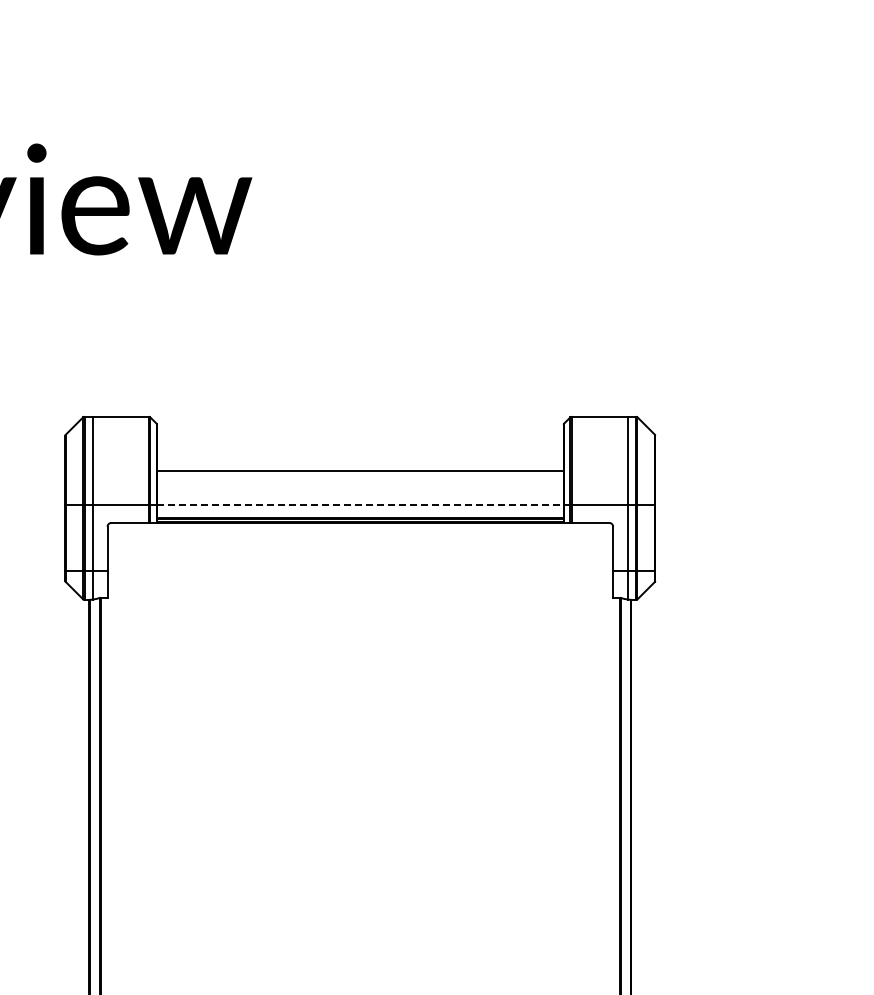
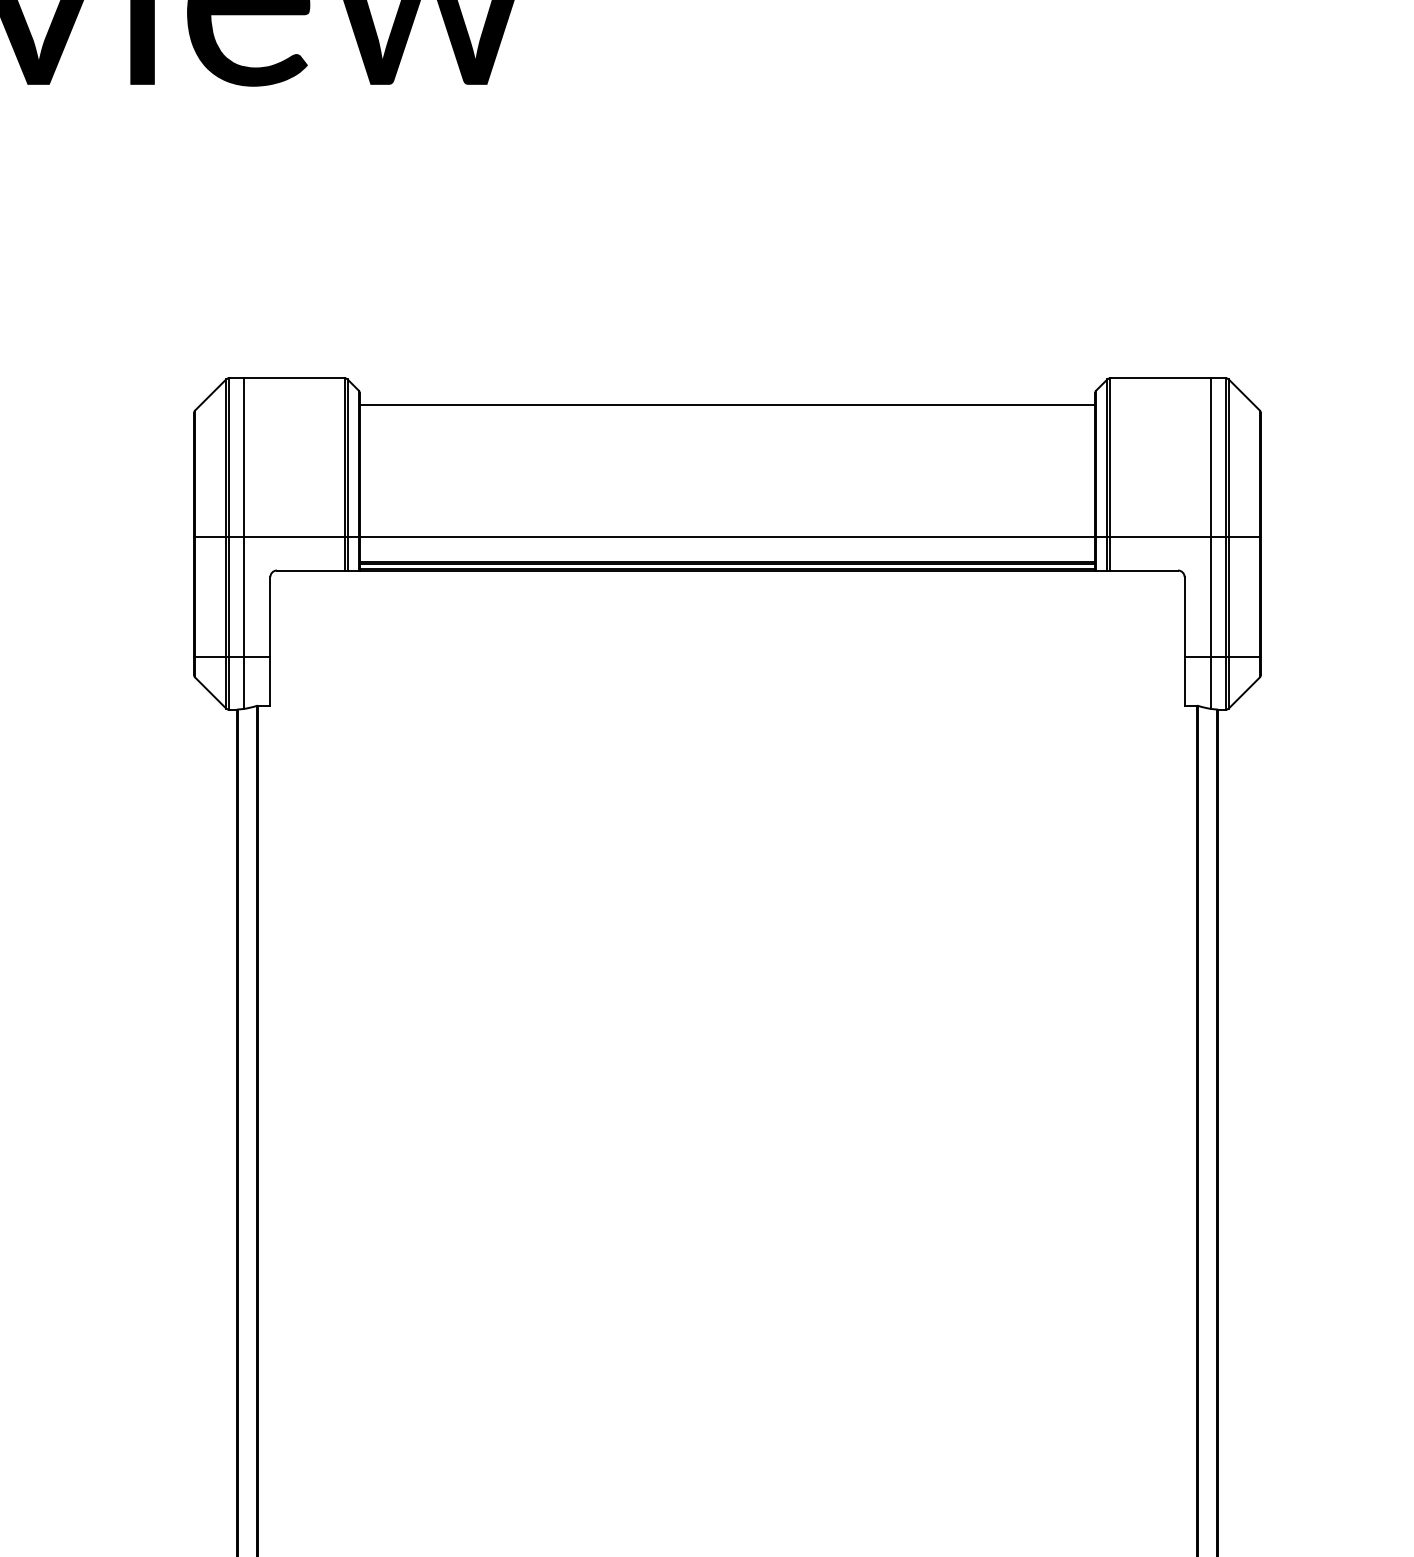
line: (360, 471) -> (727, 405), moved
line: (360, 504) -> (727, 537), dashed -> solid

